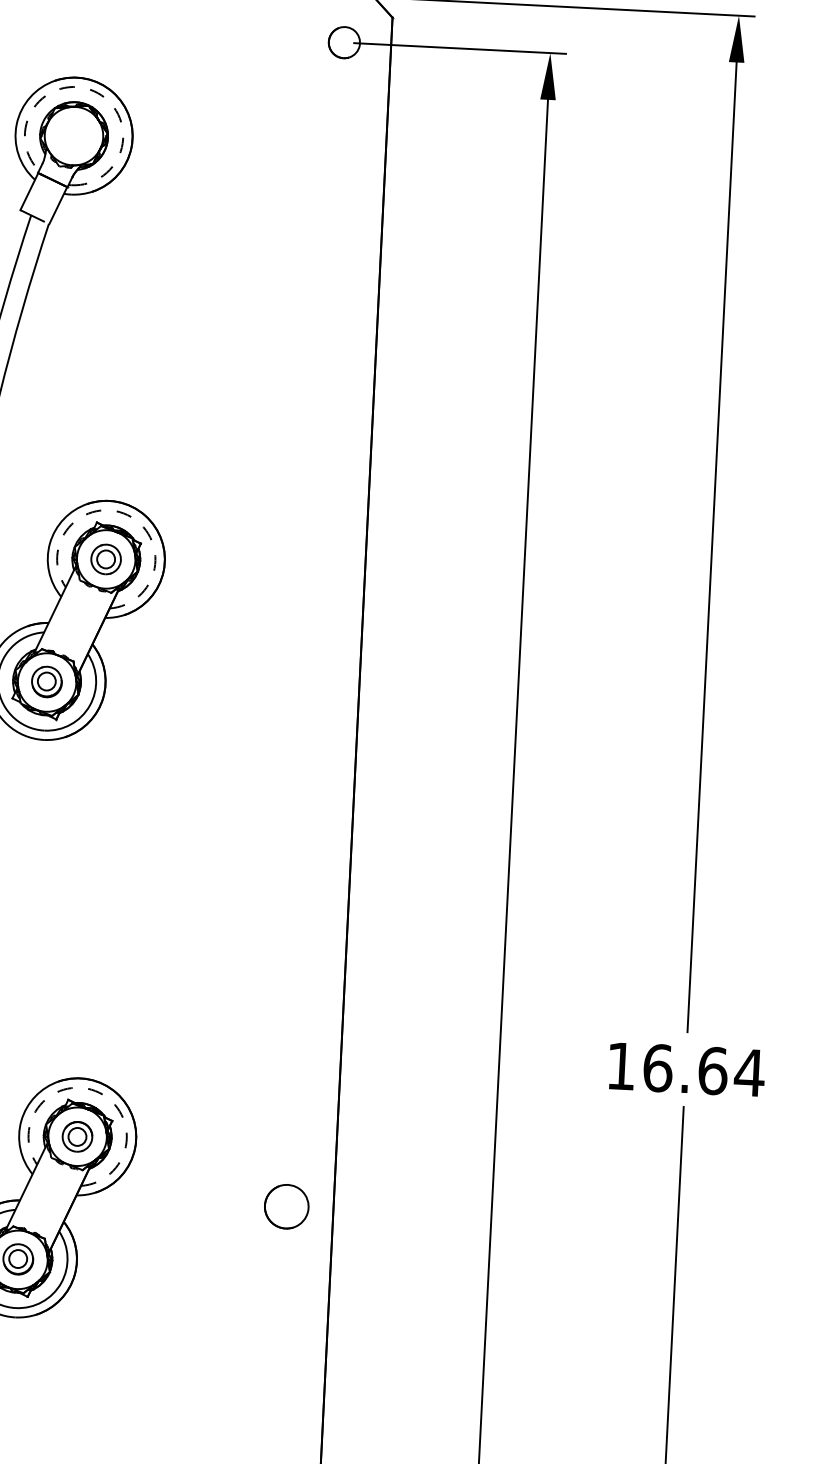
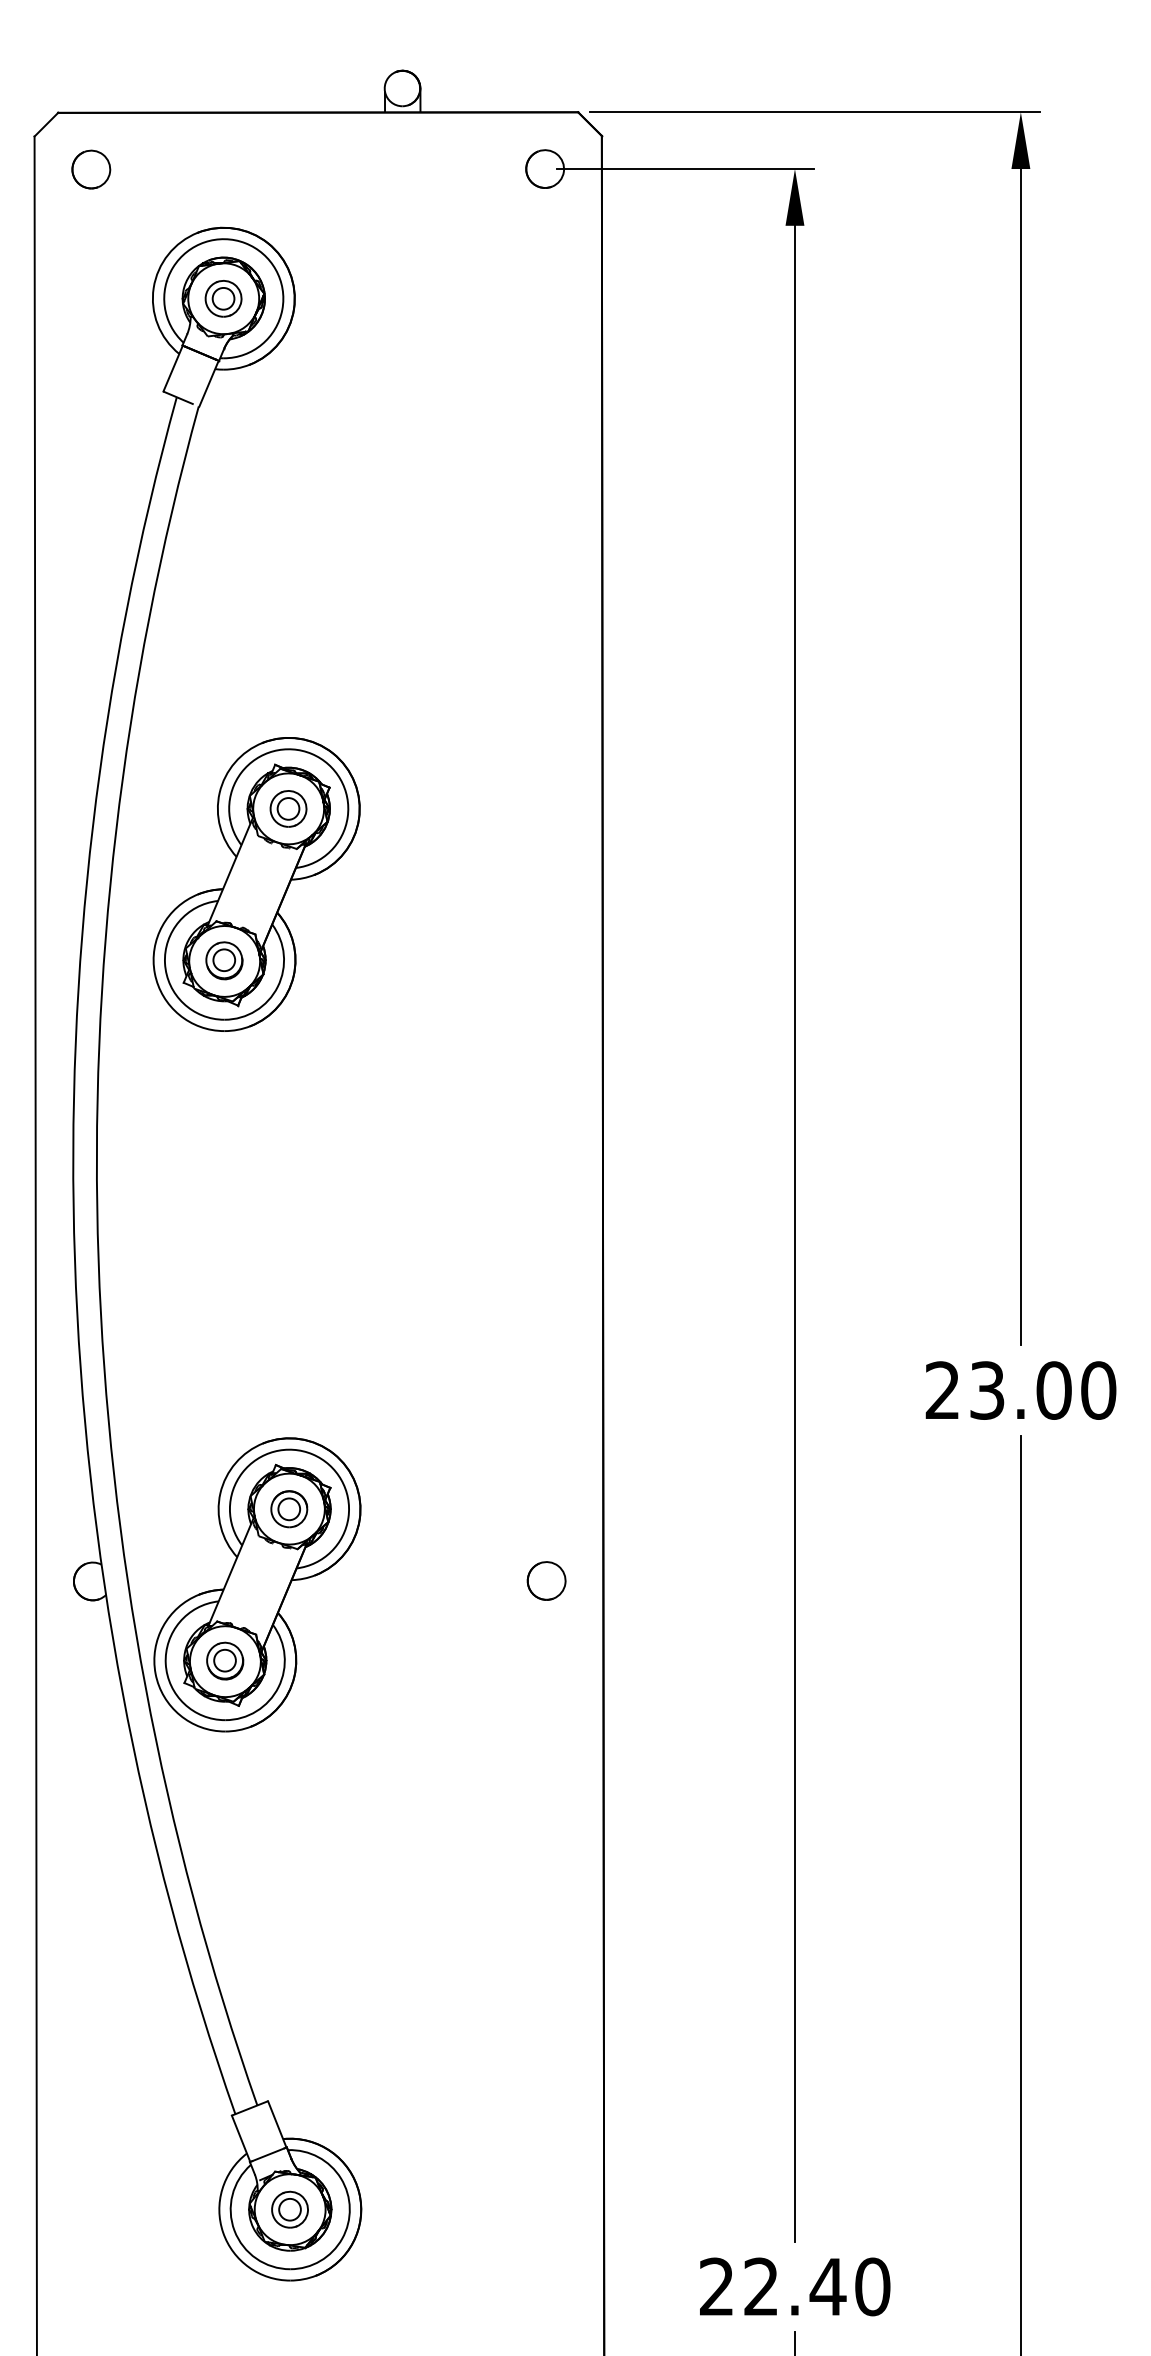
arc: (94, 91) -> (245, 243), dashed -> solid
part: (73, 135) -> (223, 298), added
arc: (127, 514) -> (311, 753), dashed -> solid
text: (686, 1069) -> (1021, 1390), 16.64 -> 23.00
arc: (98, 1092) -> (312, 1454), dashed -> solid
part: (286, 1206) -> (546, 1580), size x0.71

